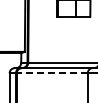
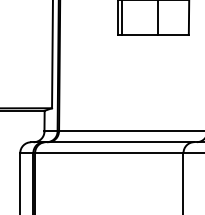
line: (52, 73) -> (109, 153), dashed -> solid

